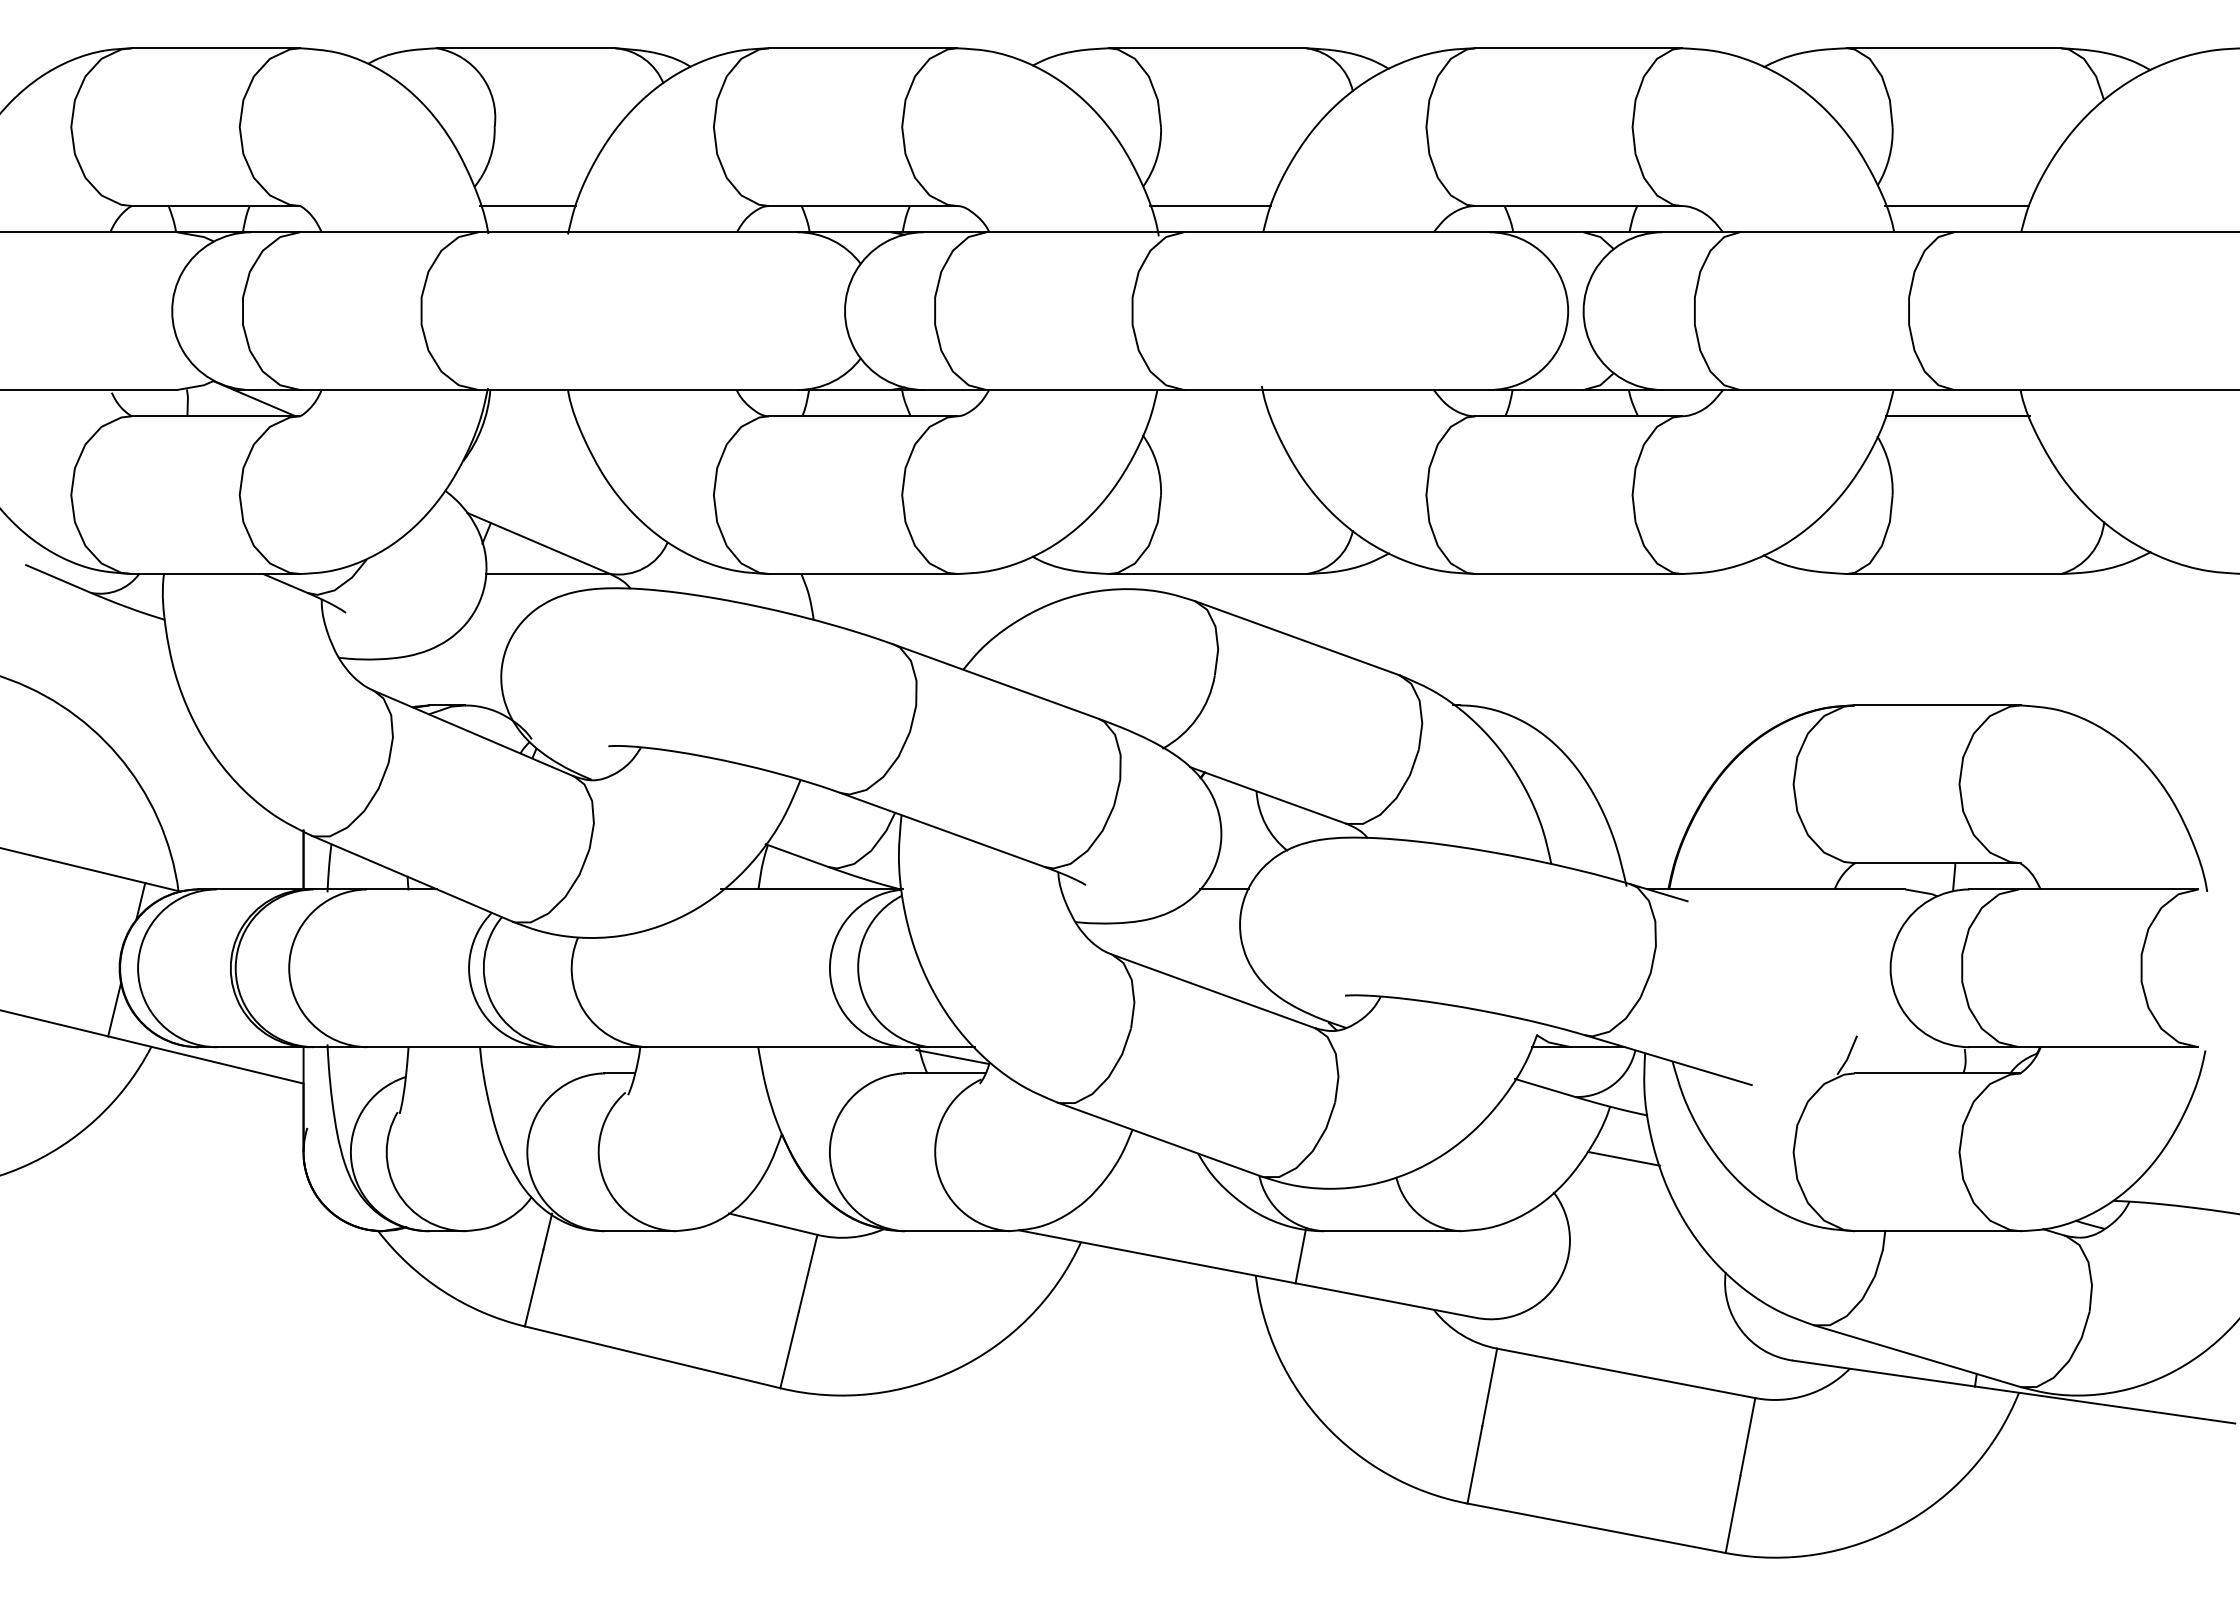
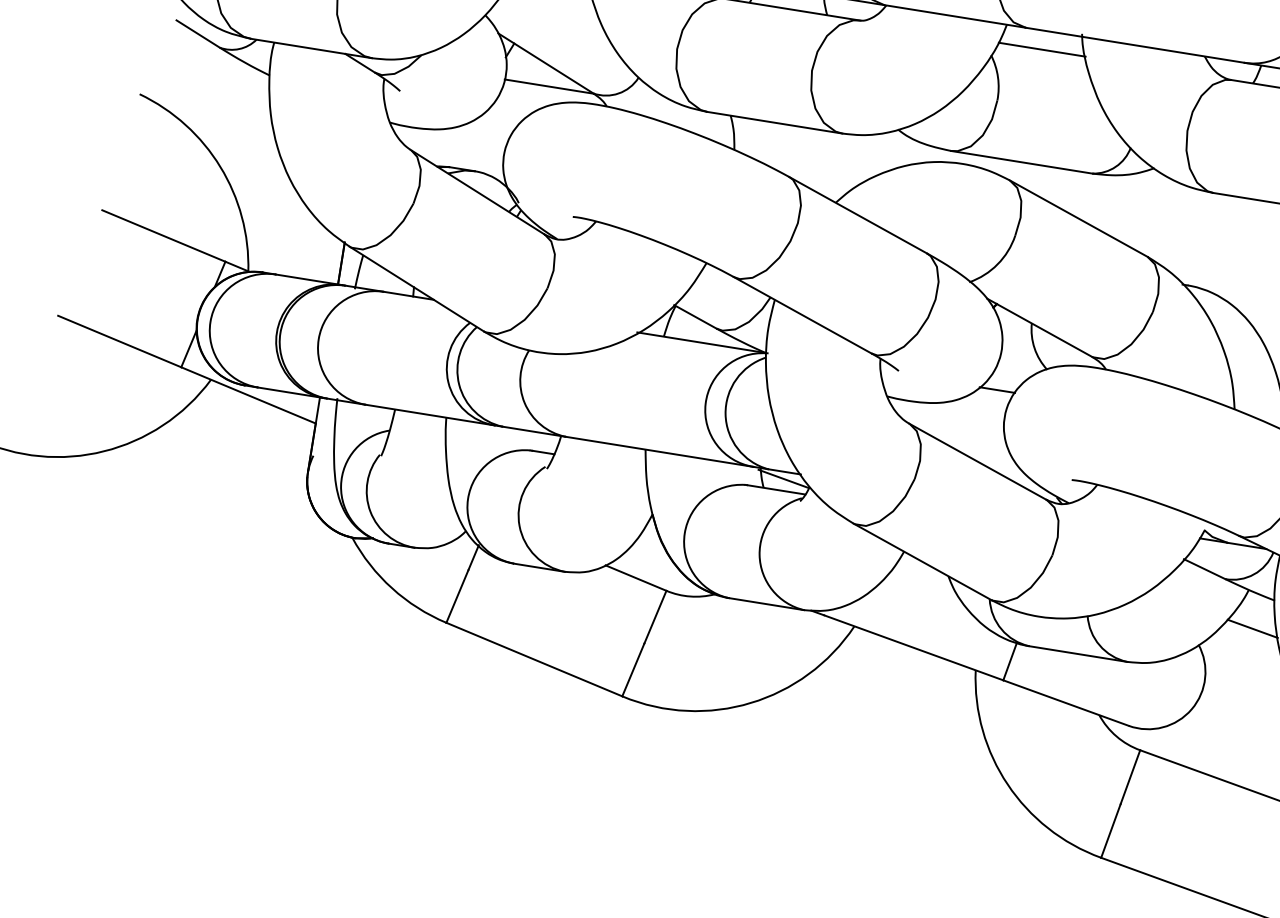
line: (1210, 416) -> (1041, 49), added

